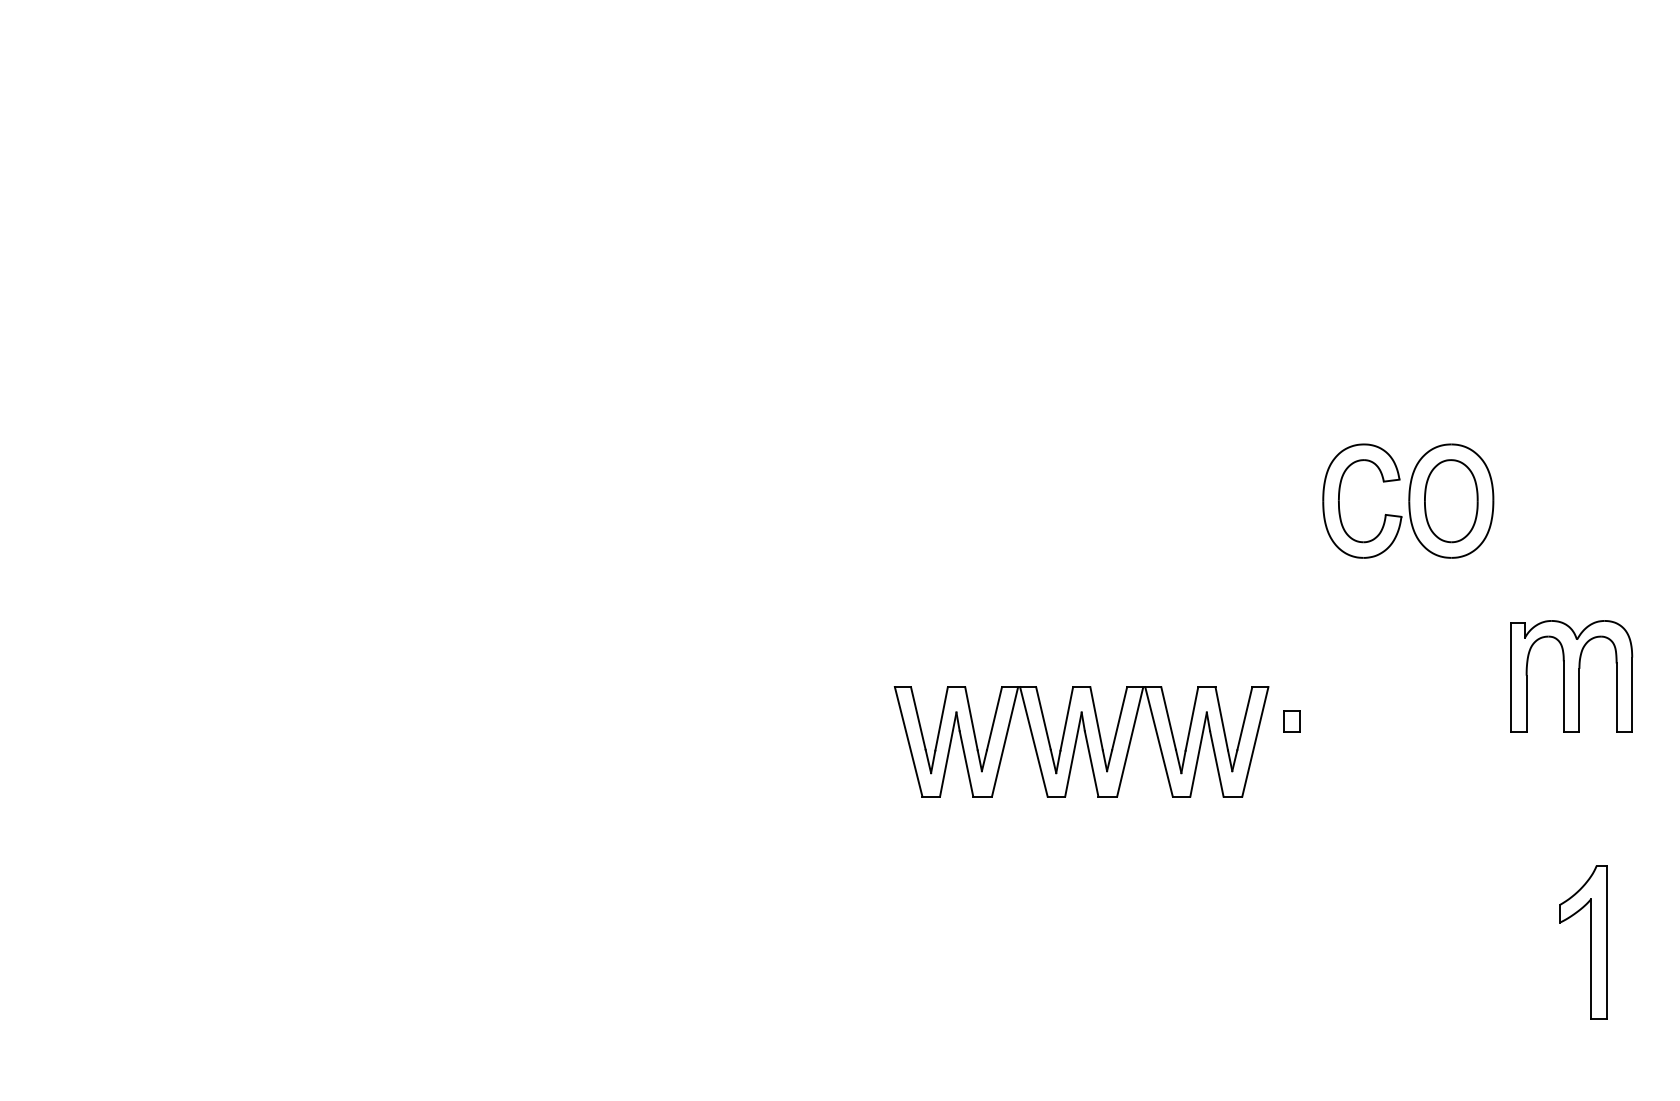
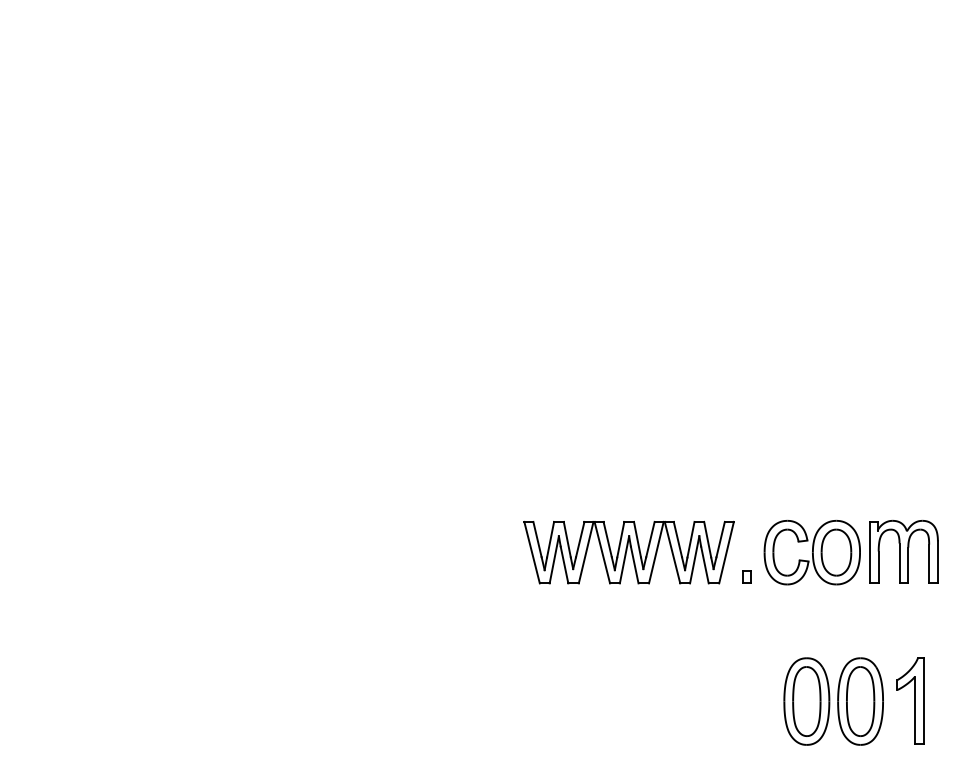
part: (1406, 500) -> (811, 552), moved
part: (1080, 741) -> (628, 552), moved
part: (1446, 943) -> (833, 701), added

